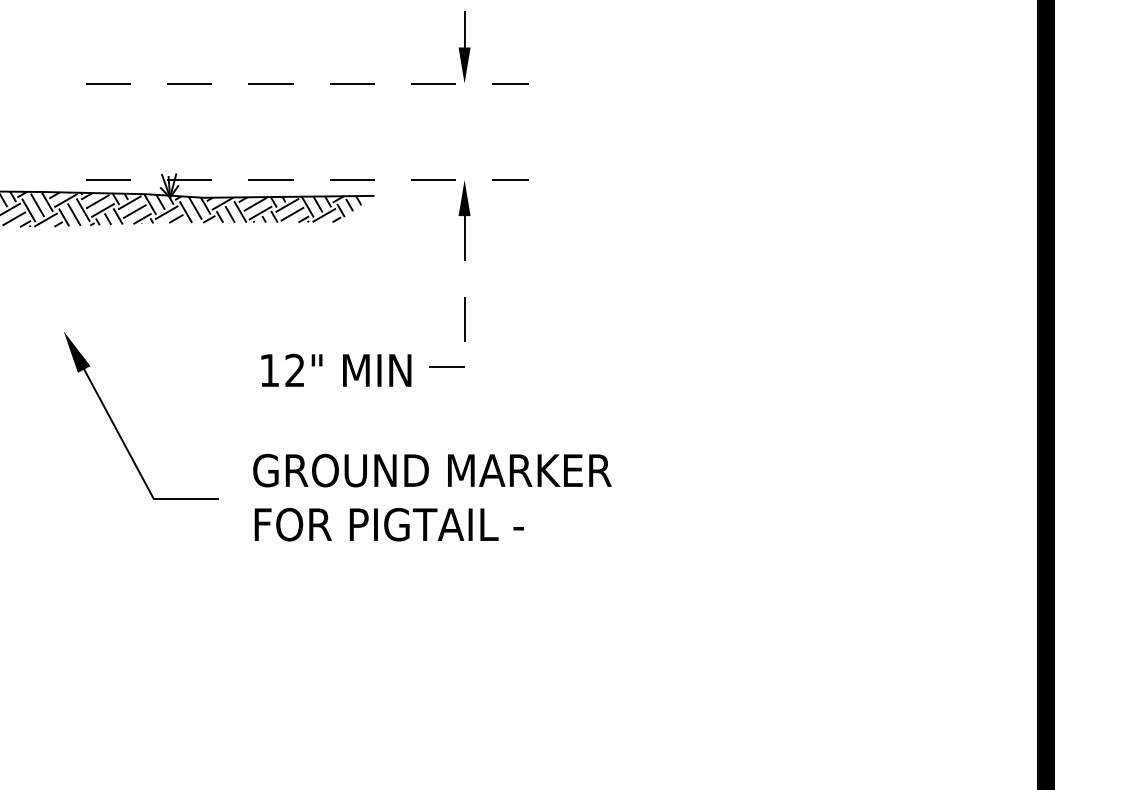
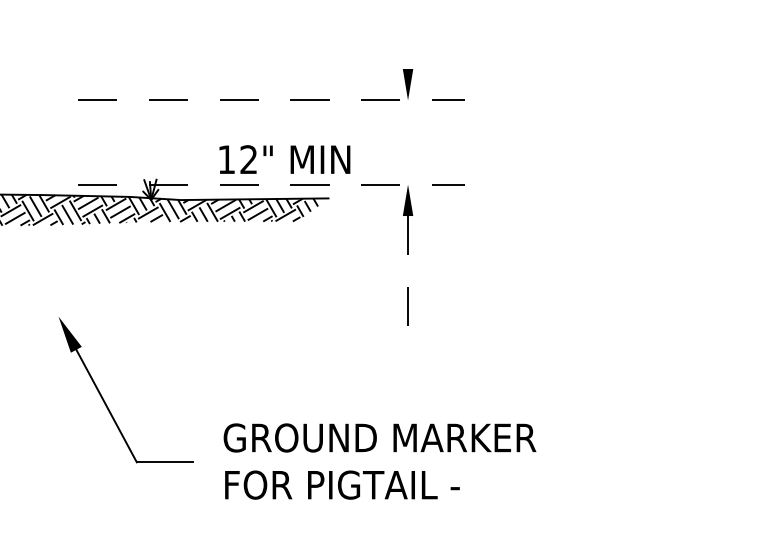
line: (464, 29) -> (407, 53), removed
line: (446, 366) -> (392, 347), removed
text: (336, 369) -> (285, 158), moved

